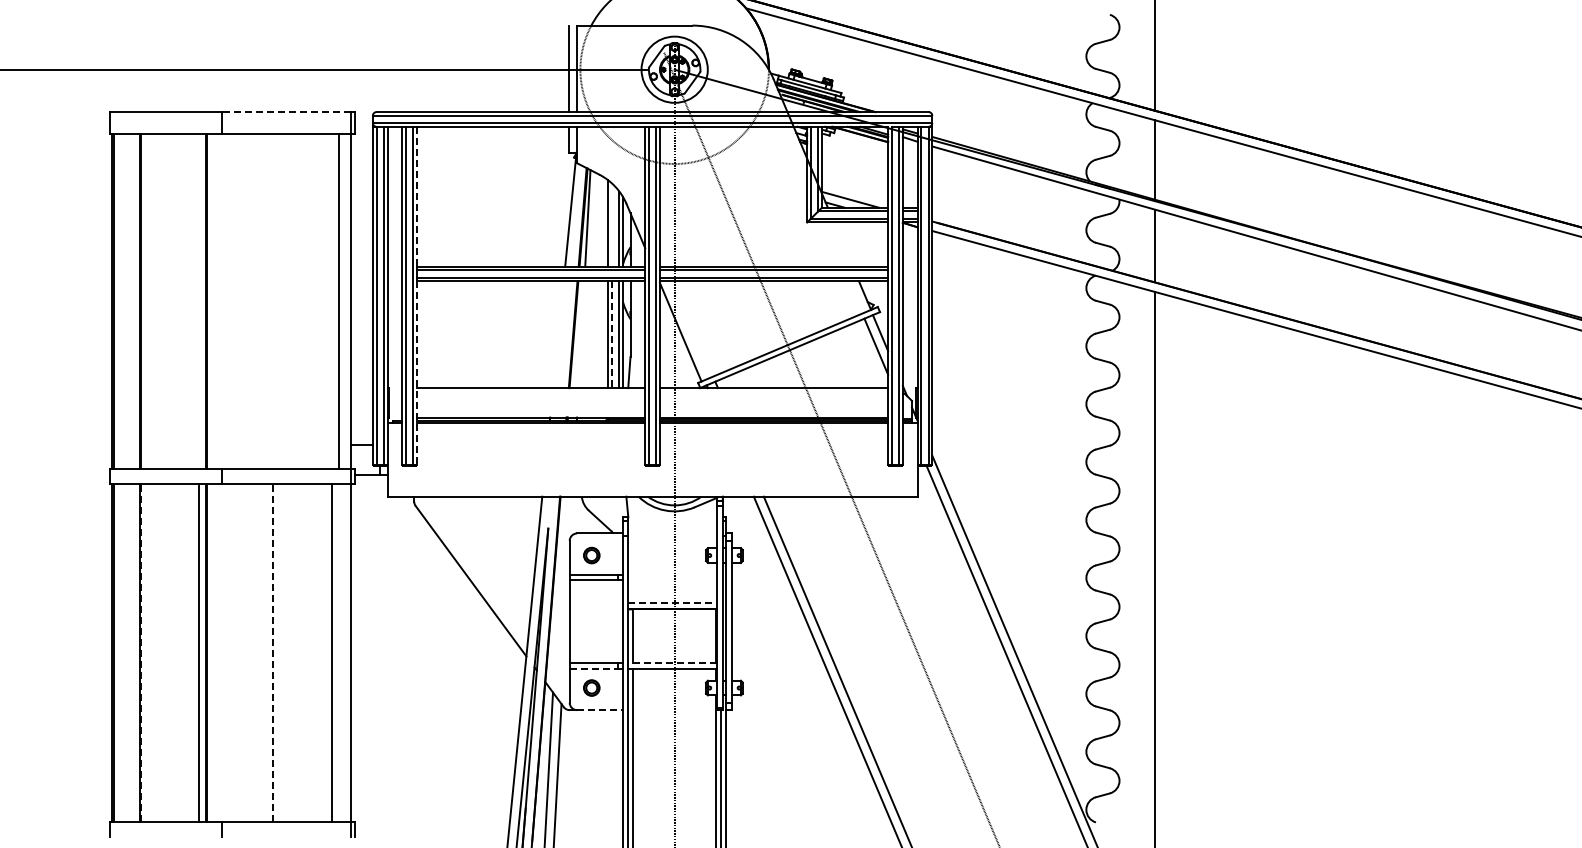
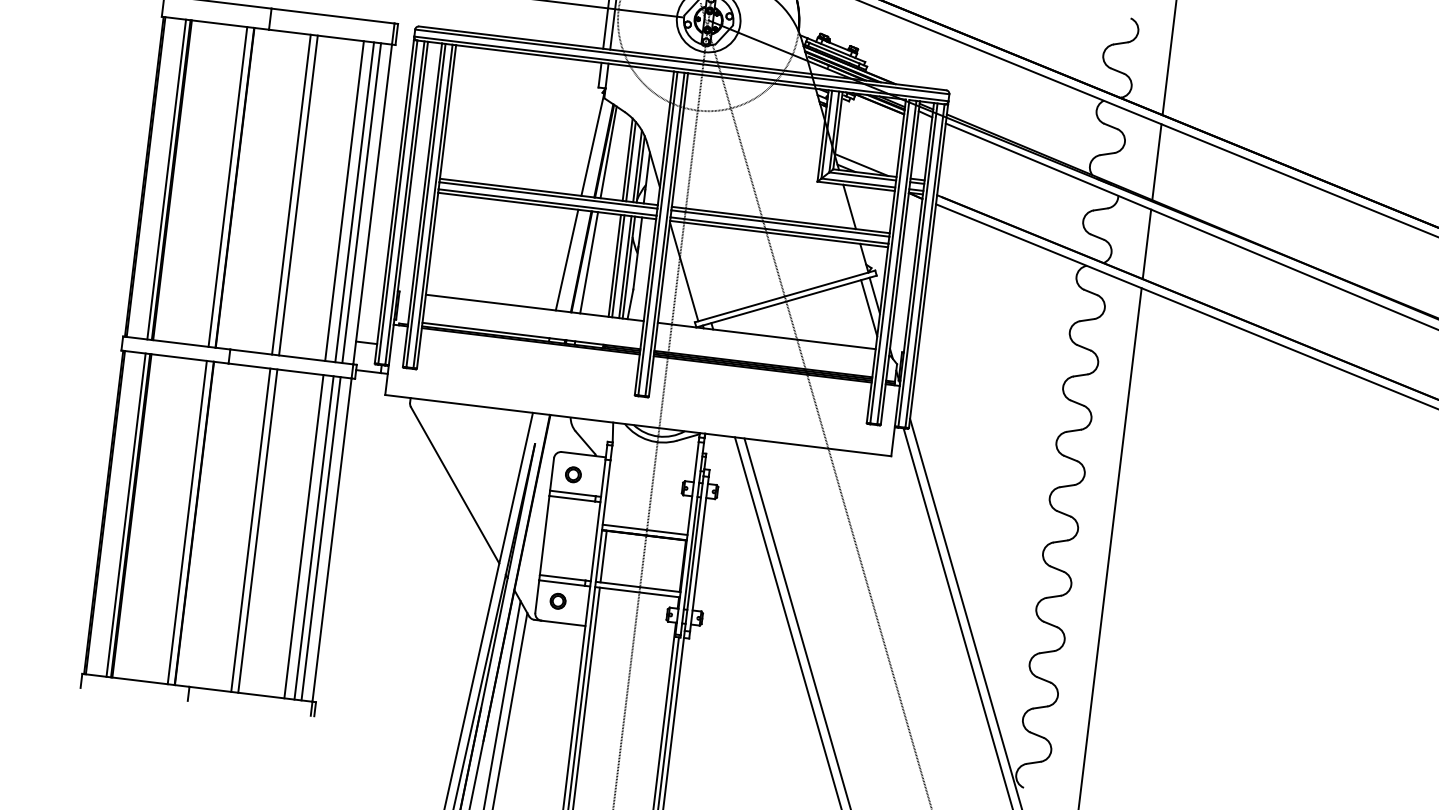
line: (285, 112) -> (332, 16), dashed -> solid
line: (417, 196) -> (448, 111), dashed -> solid
line: (612, 224) -> (631, 161), added
line: (843, 244) -> (849, 206), added
line: (135, 301) -> (167, 179), added
line: (199, 301) -> (228, 186), added
line: (265, 301) -> (291, 194), added
line: (273, 301) -> (298, 195), added
line: (321, 301) -> (344, 200), added
line: (331, 301) -> (354, 202), added
line: (558, 334) -> (567, 259), added
line: (581, 334) -> (589, 262), added
line: (612, 335) -> (618, 267), dashed -> solid
line: (417, 373) -> (428, 280), dashed -> solid
line: (673, 603) -> (645, 530), dashed -> solid
line: (135, 652) -> (126, 514), added
line: (141, 652) -> (132, 515), dashed -> solid
line: (265, 652) -> (250, 529), added
line: (273, 652) -> (258, 530), dashed -> solid
line: (321, 652) -> (304, 536), added
line: (339, 652) -> (321, 538), added
line: (672, 663) -> (638, 587), dashed -> solid
line: (593, 668) -> (561, 582), dashed -> solid
line: (600, 710) -> (563, 623), dashed -> solid

